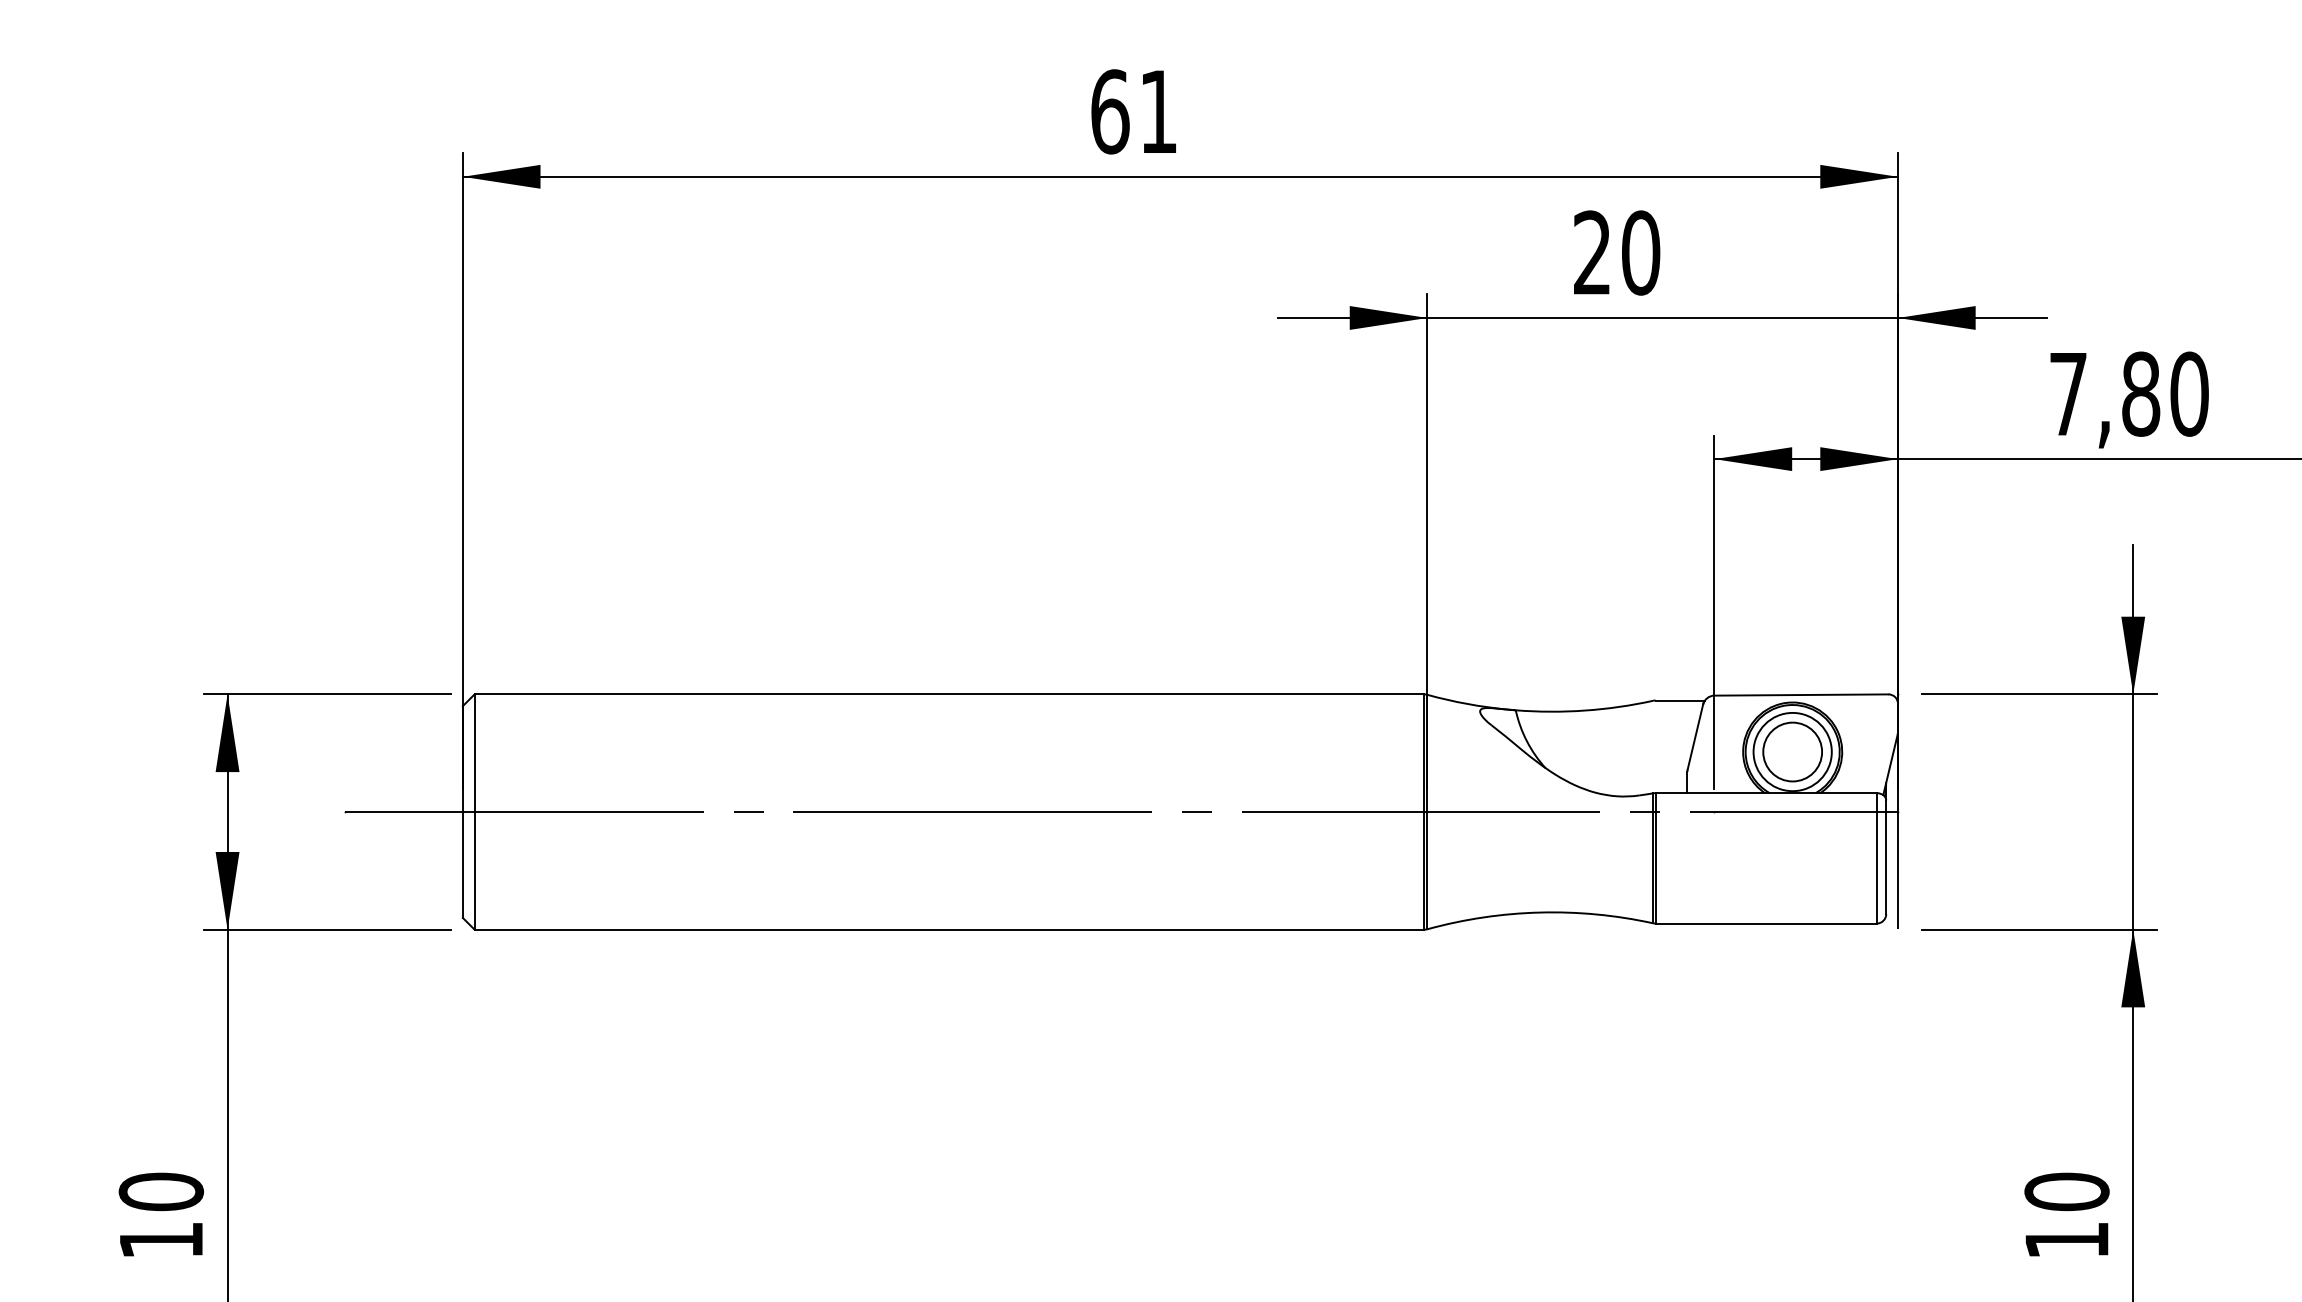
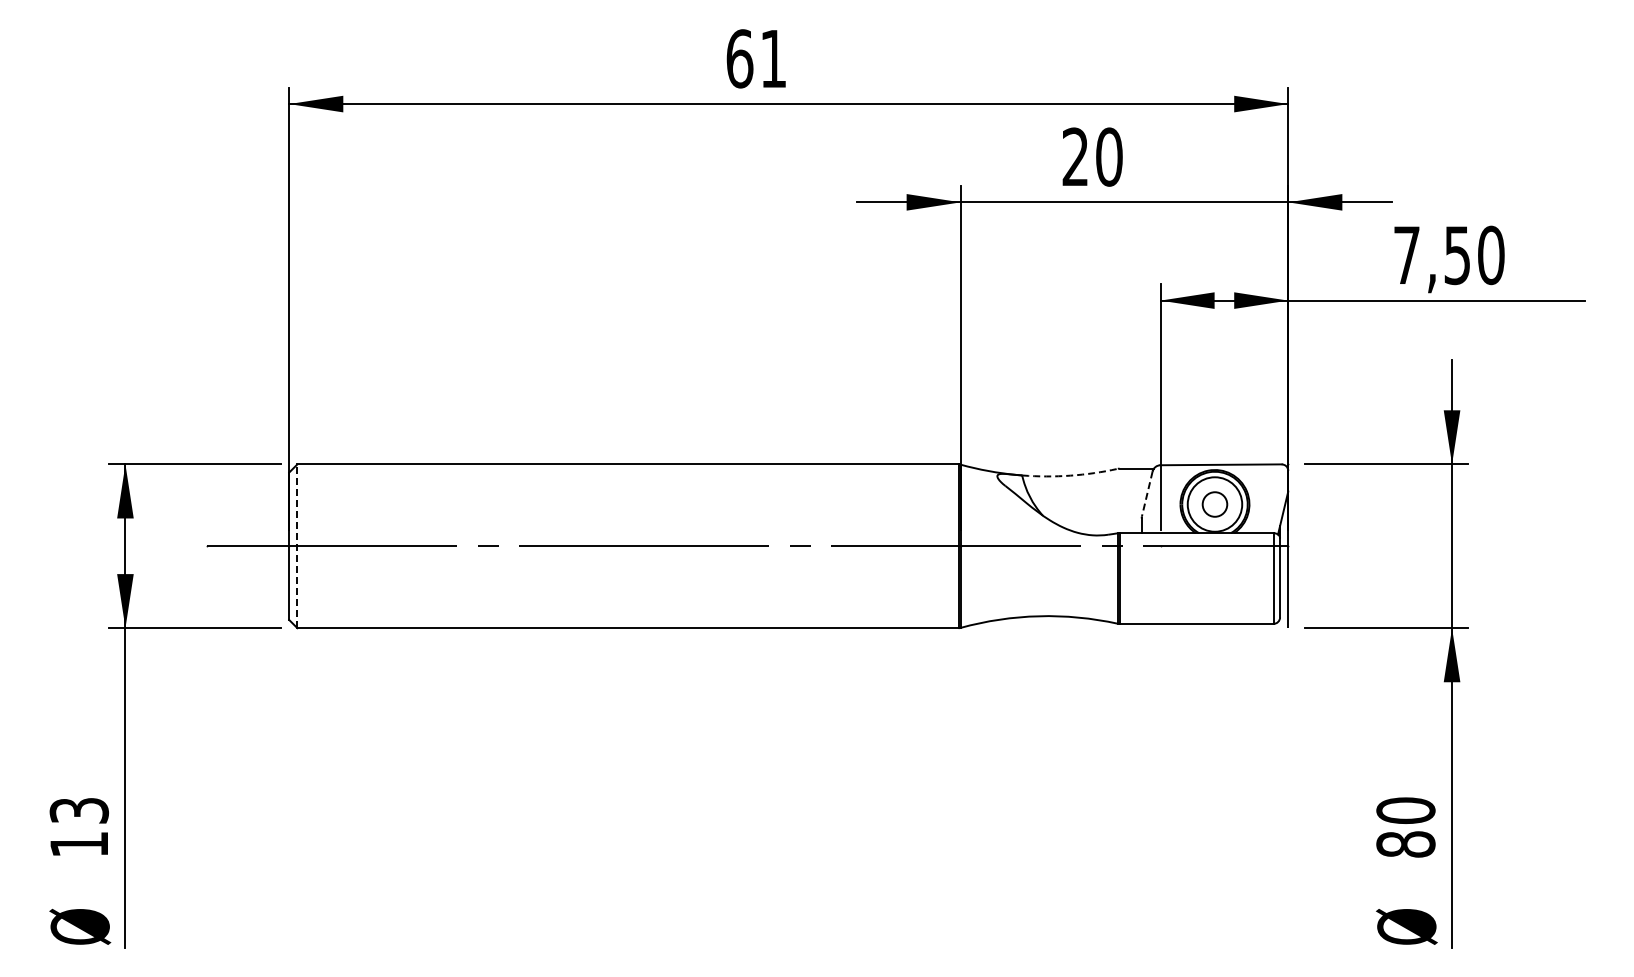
text: (2141, 394) -> (1457, 255), 7,80 -> 7,50
arc: (1585, 710) -> (1070, 475), solid -> dashed
line: (1695, 737) -> (1147, 494), solid -> dashed
circle: (1791, 752) -> (1214, 504), size x0.6
line: (474, 812) -> (297, 546), solid -> dashed
text: (160, 1191) -> (78, 810), 10 -> 13
text: (2066, 1240) -> (1405, 844), 10 -> 80

